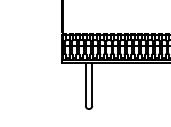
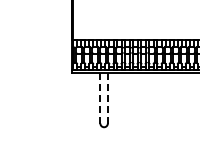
line: (91, 83) -> (107, 97), solid -> dashed
line: (85, 84) -> (100, 98), solid -> dashed

